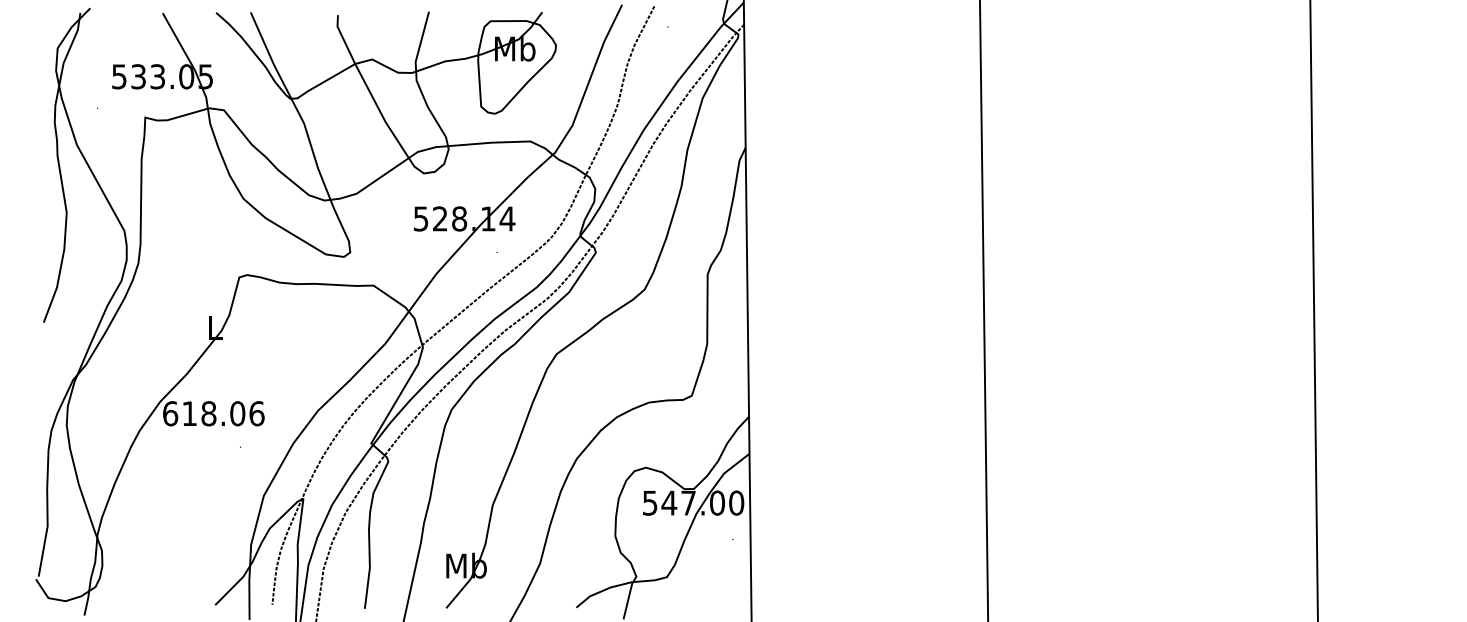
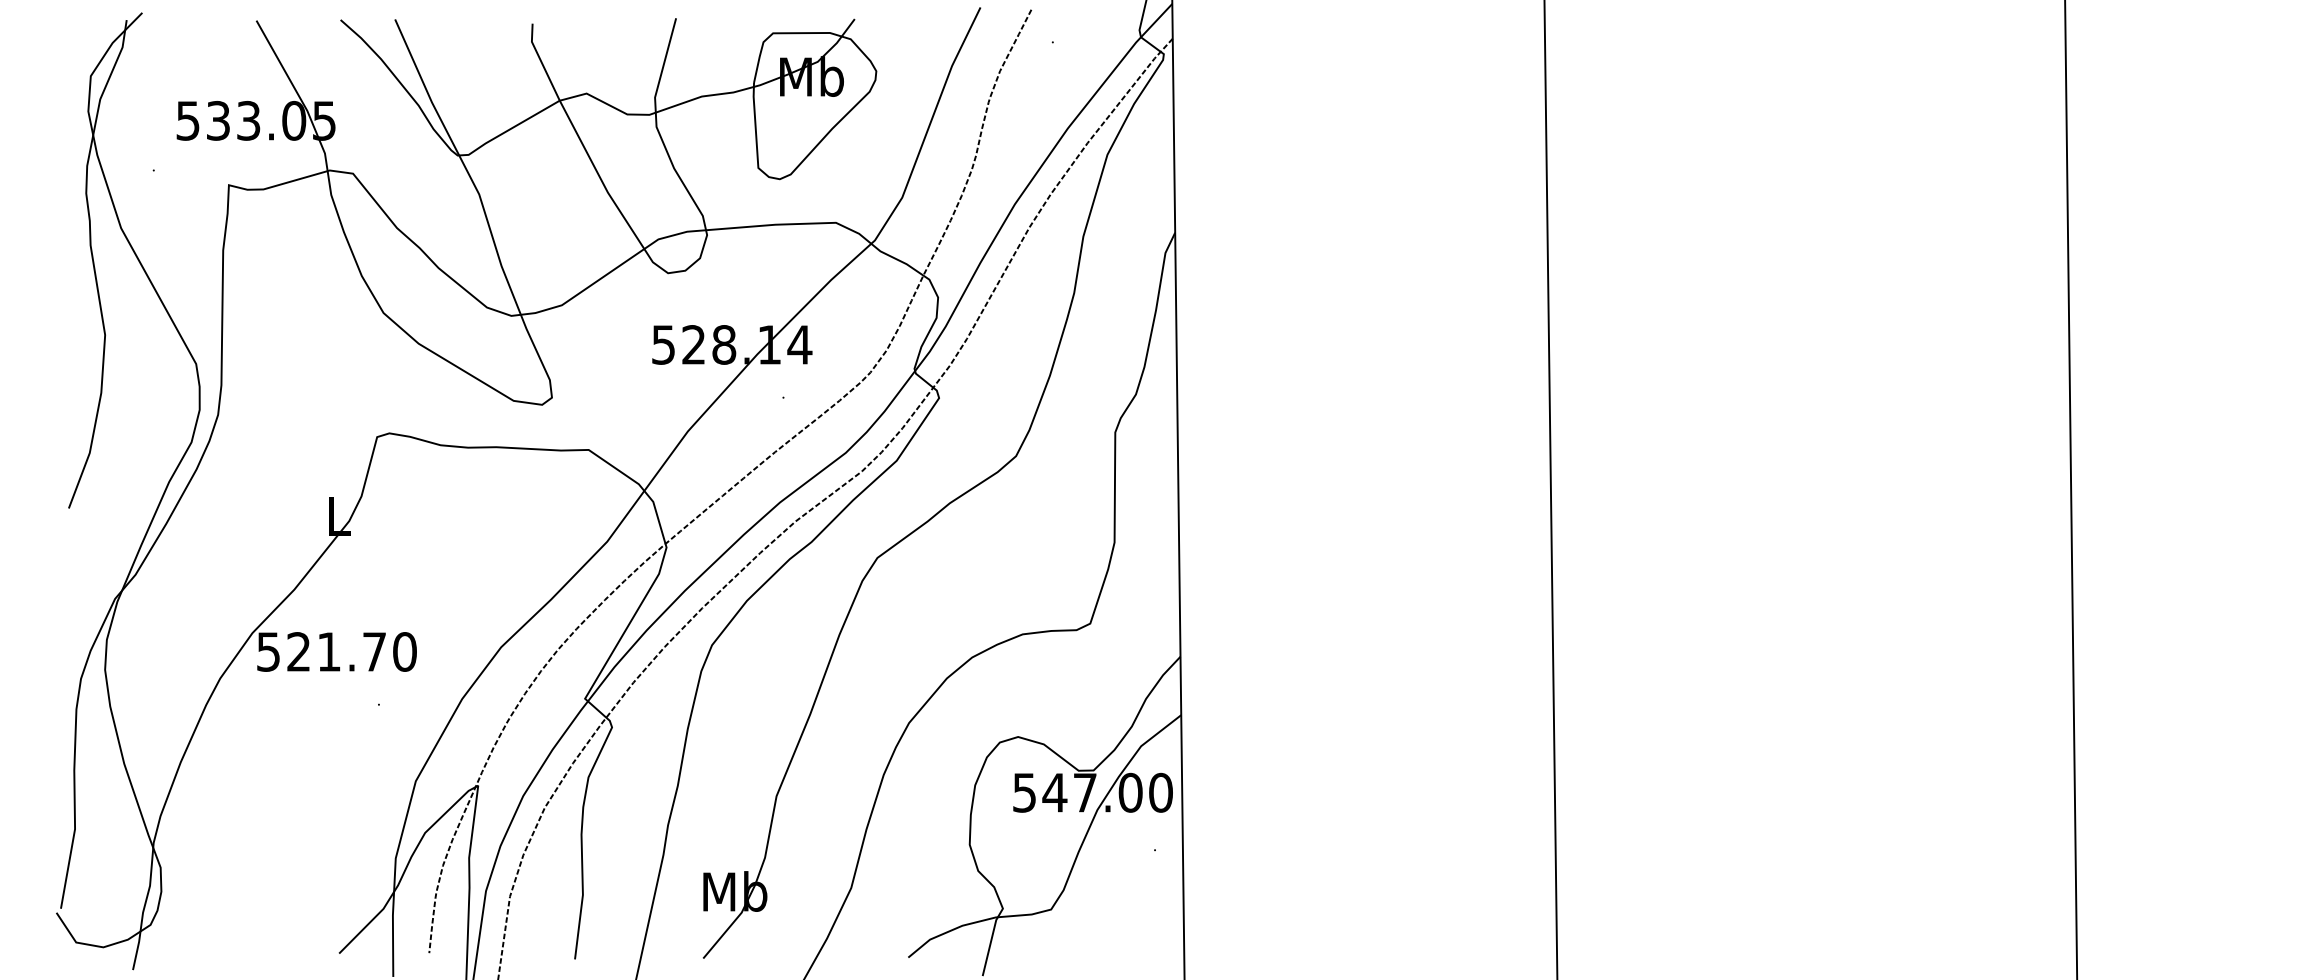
text: (213, 413) -> (336, 651), 618.06 -> 521.70

